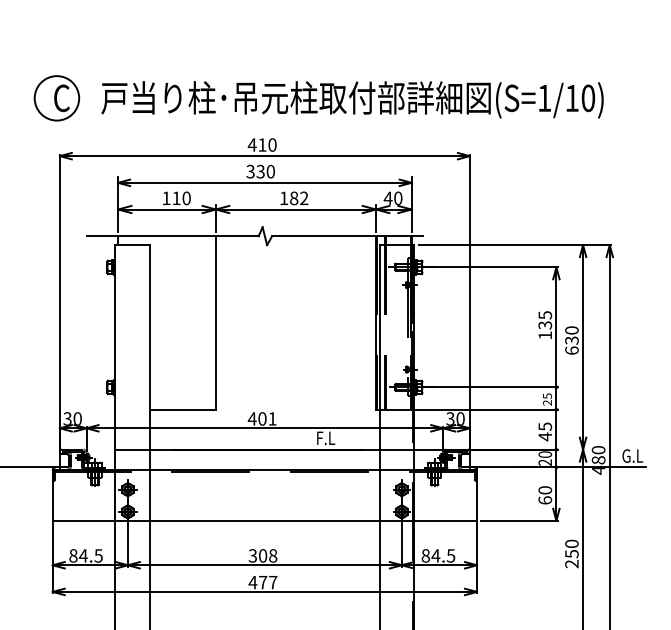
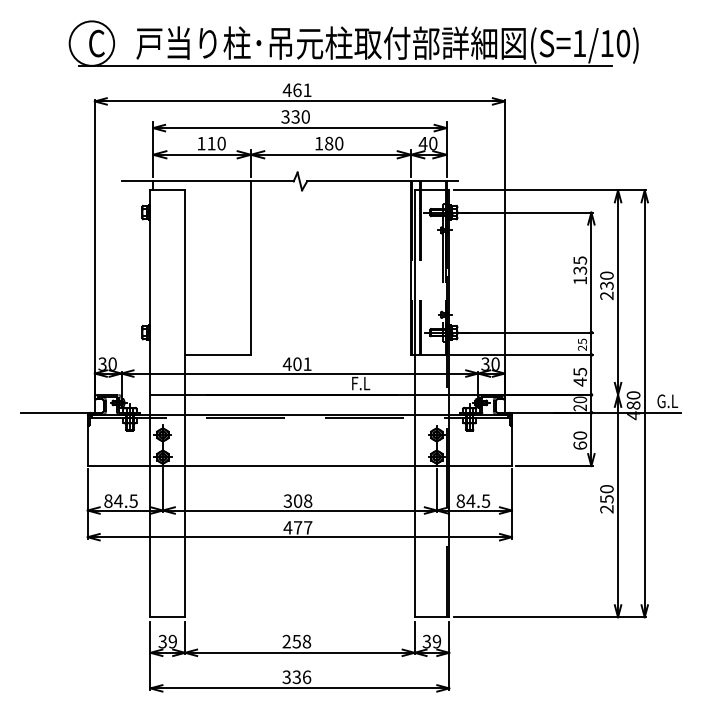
line: (310, 120) -> (345, 65), added
text: (267, 145) -> (302, 90), 410 -> 461
text: (304, 198) -> (339, 143), 182 -> 180
text: (571, 350) -> (606, 295), 630 -> 230

